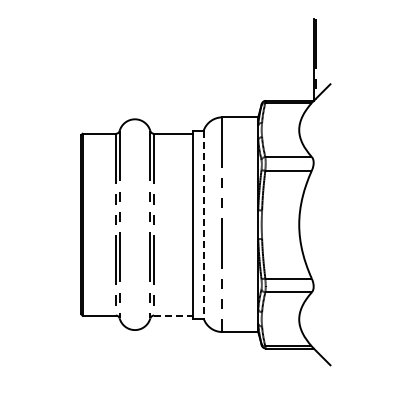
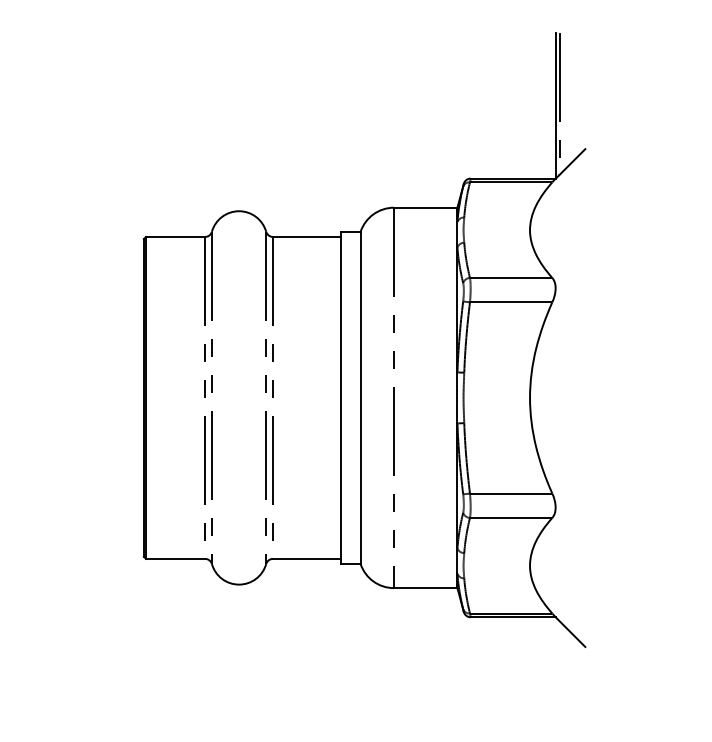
line: (203, 224) -> (360, 397), dashed -> solid
line: (173, 315) -> (307, 558), dashed -> solid

